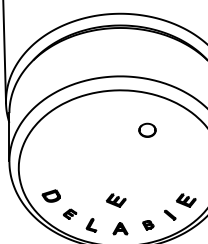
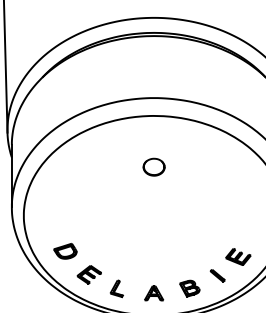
part: (147, 129) -> (154, 166), moved
part: (115, 200) -> (147, 257), removed
part: (69, 213) -> (88, 273), size x1.43
part: (147, 225) -> (188, 289), size x1.43

